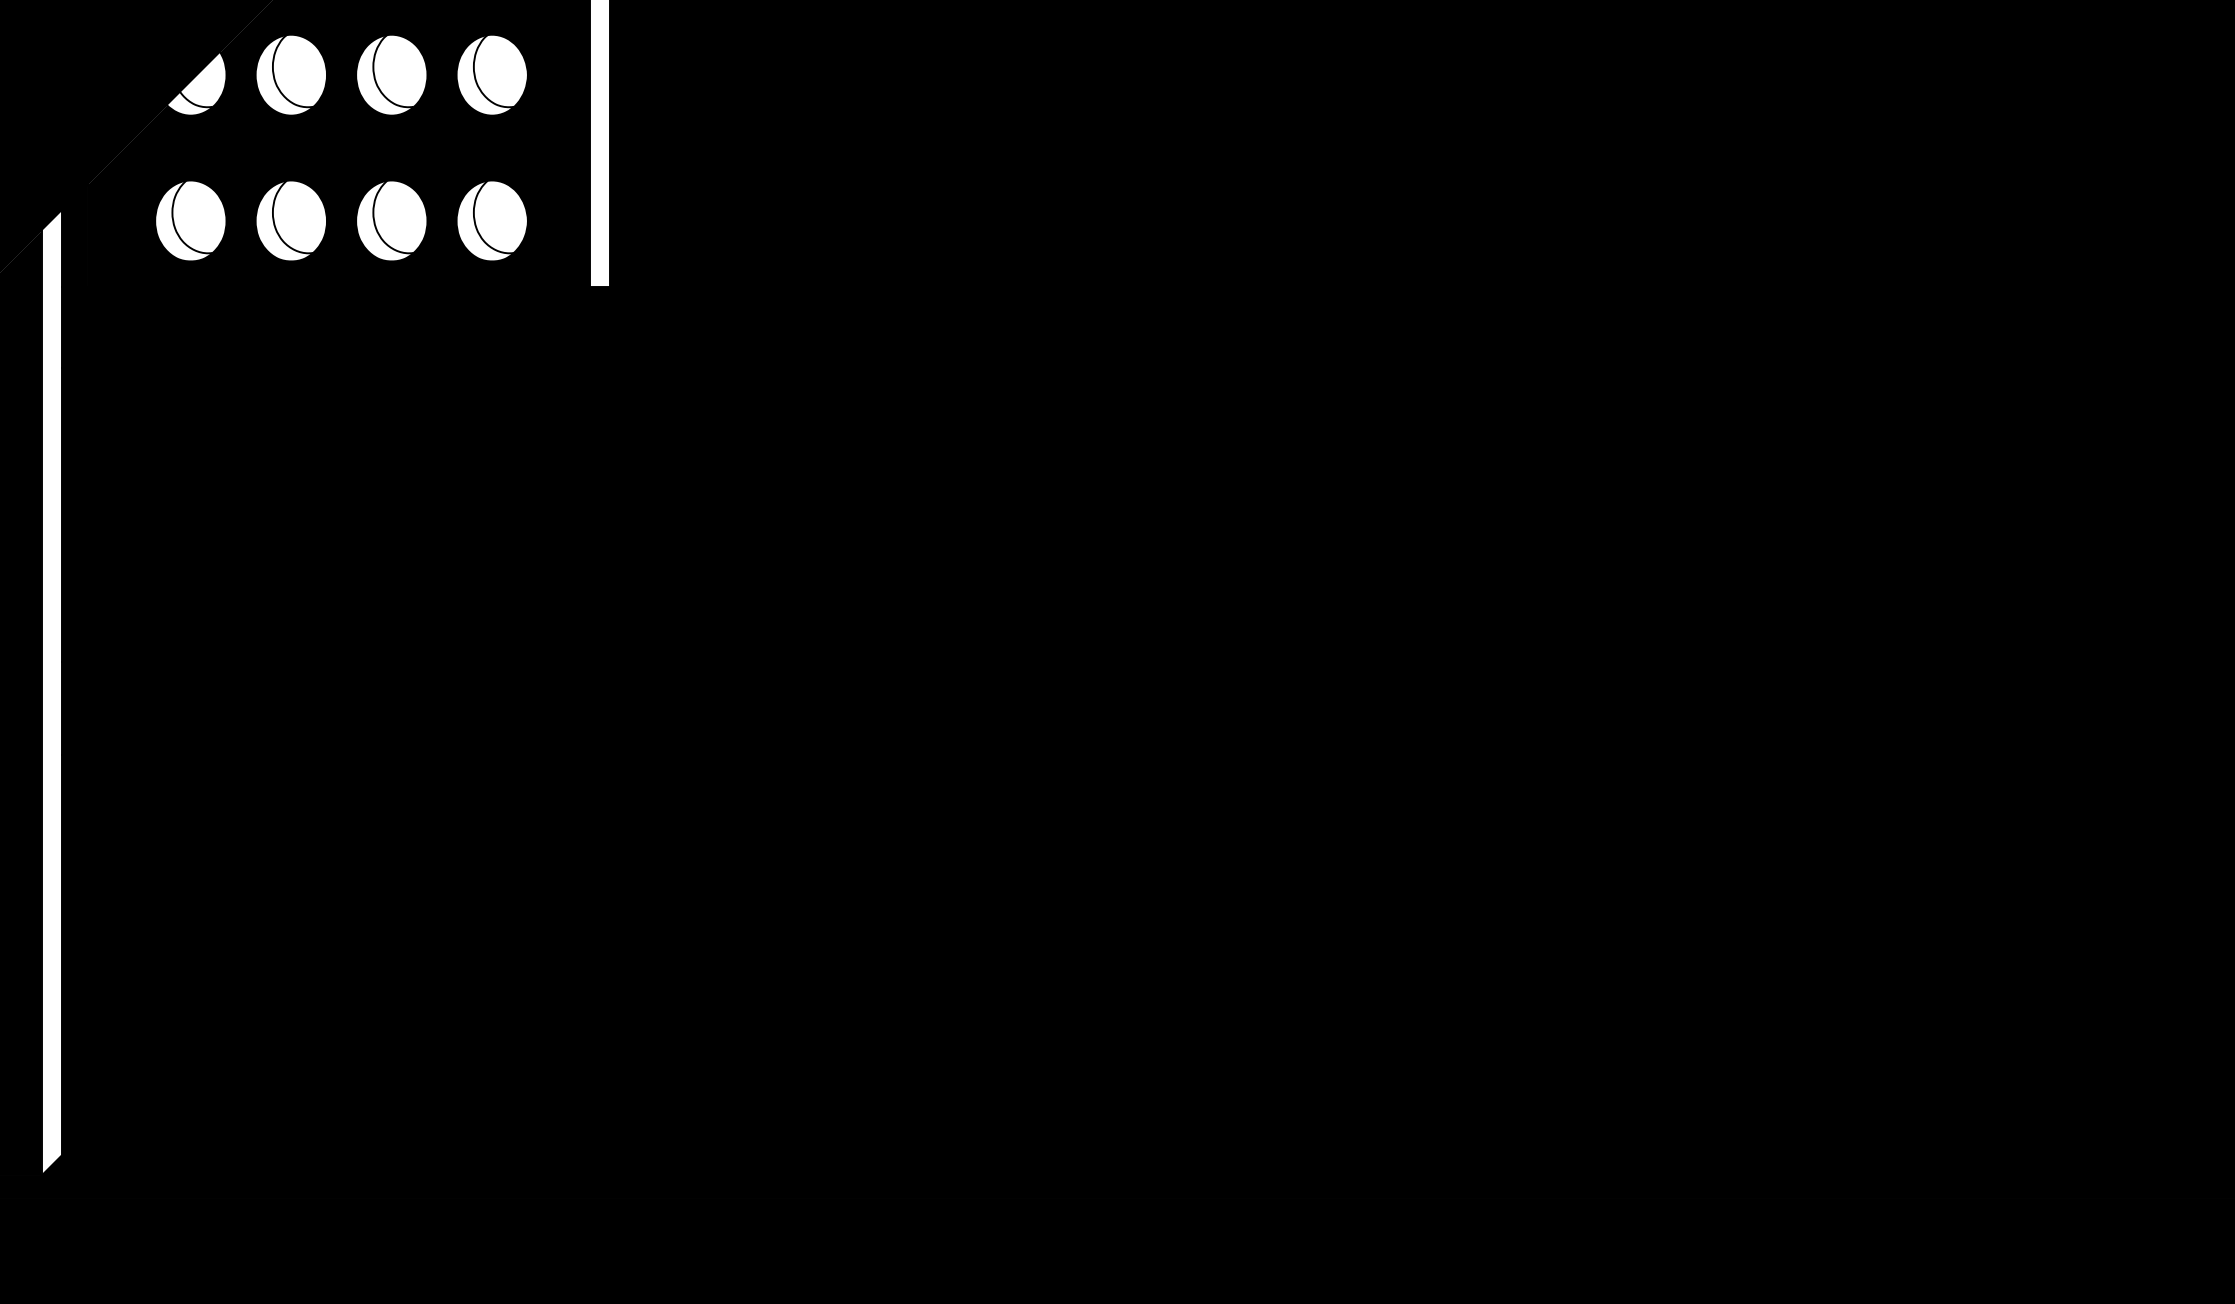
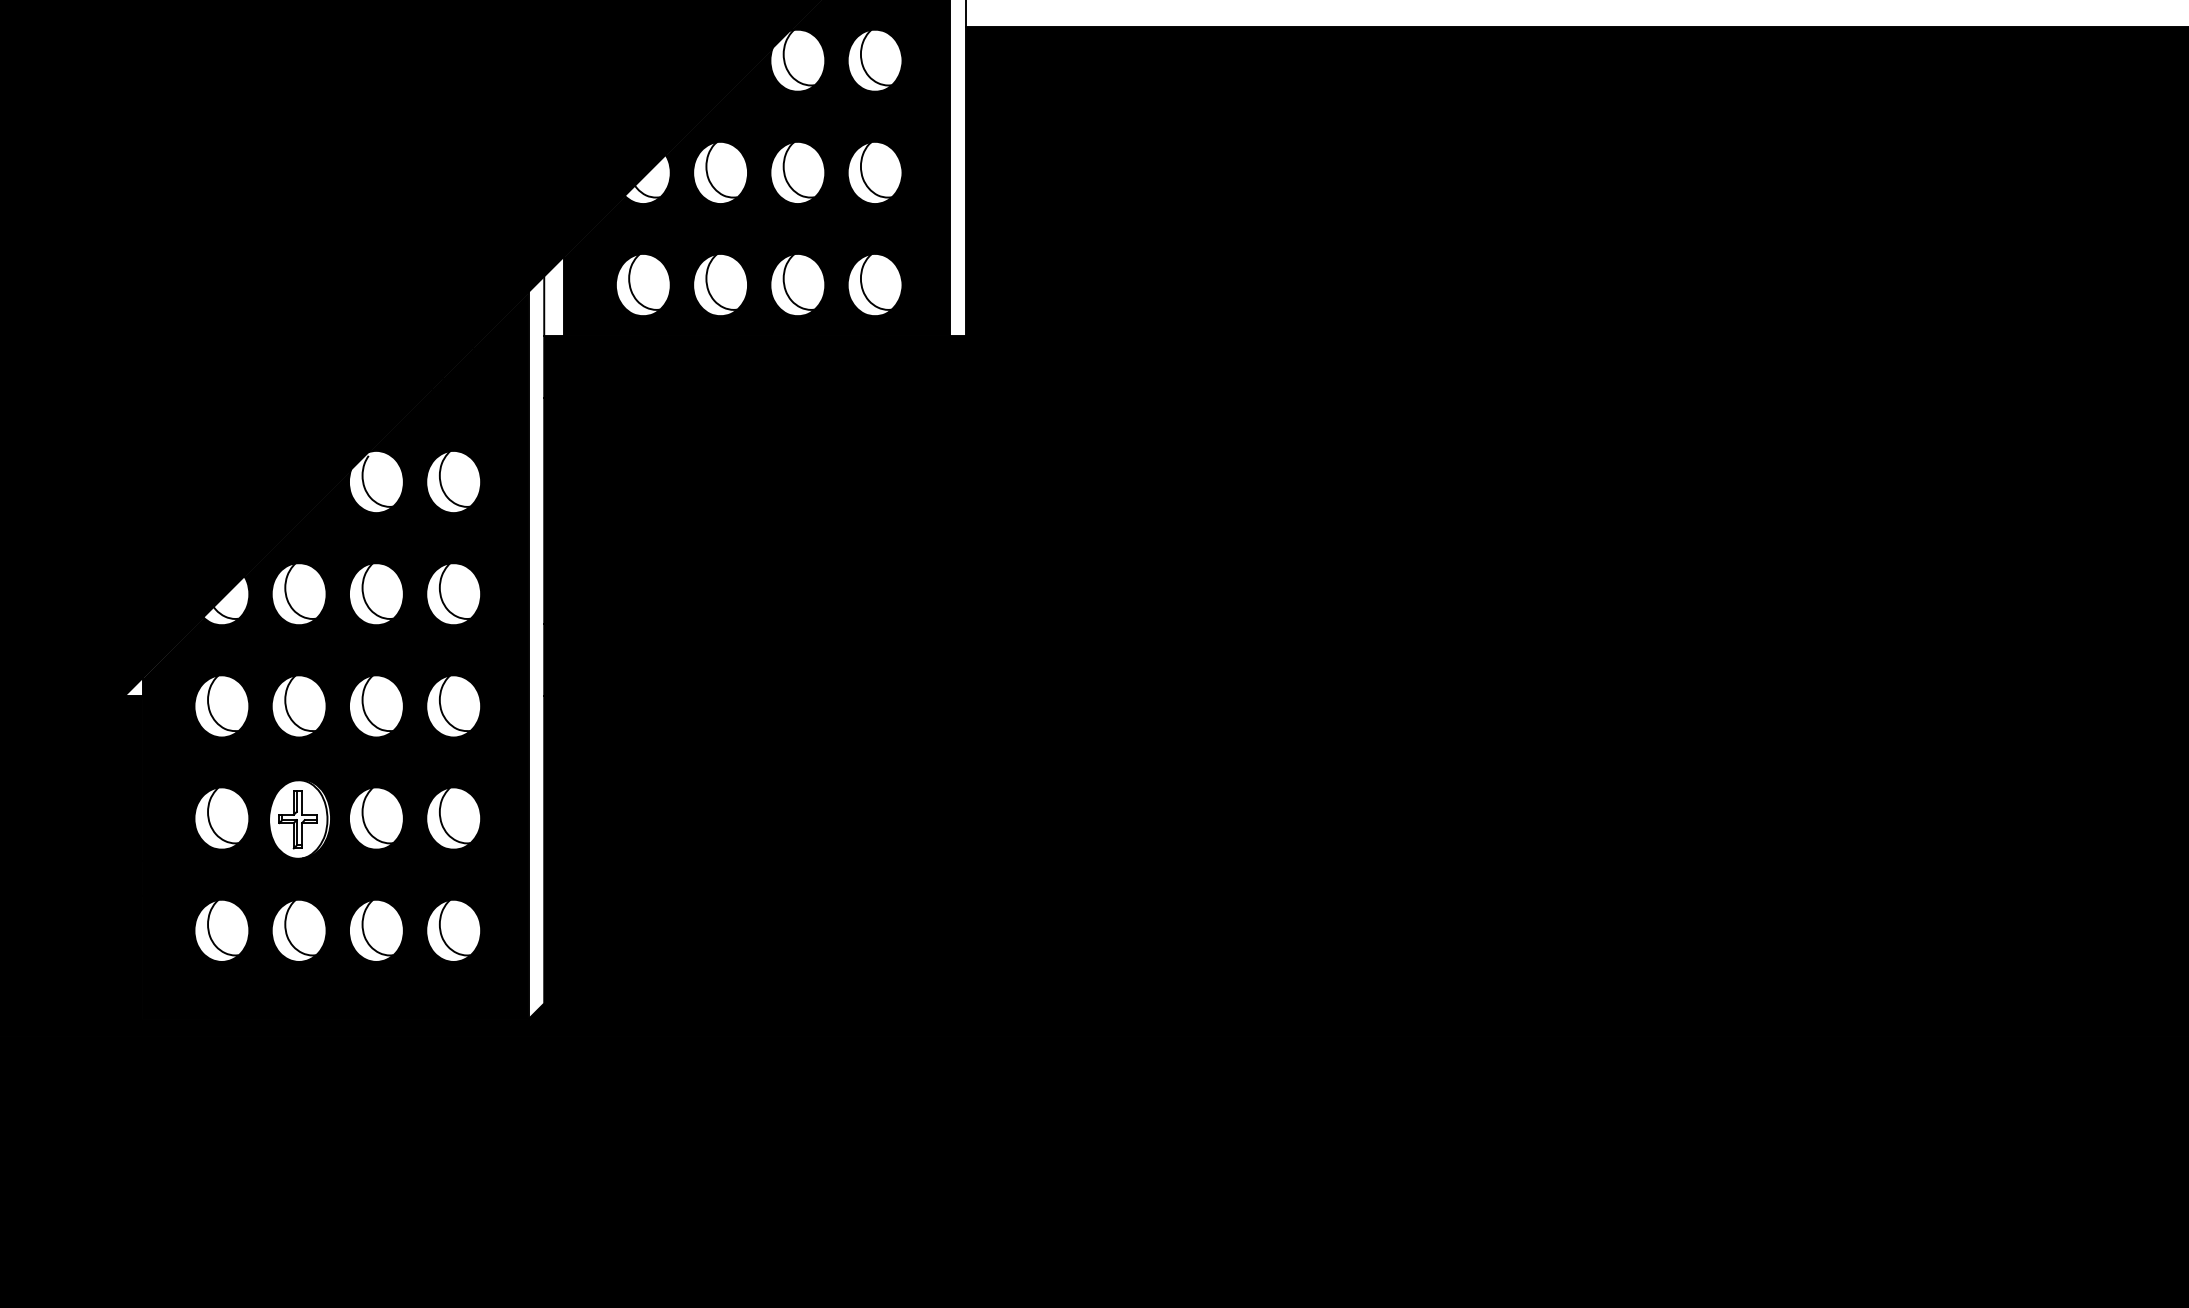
fill: (74, 234) -> (553, 295), removed

